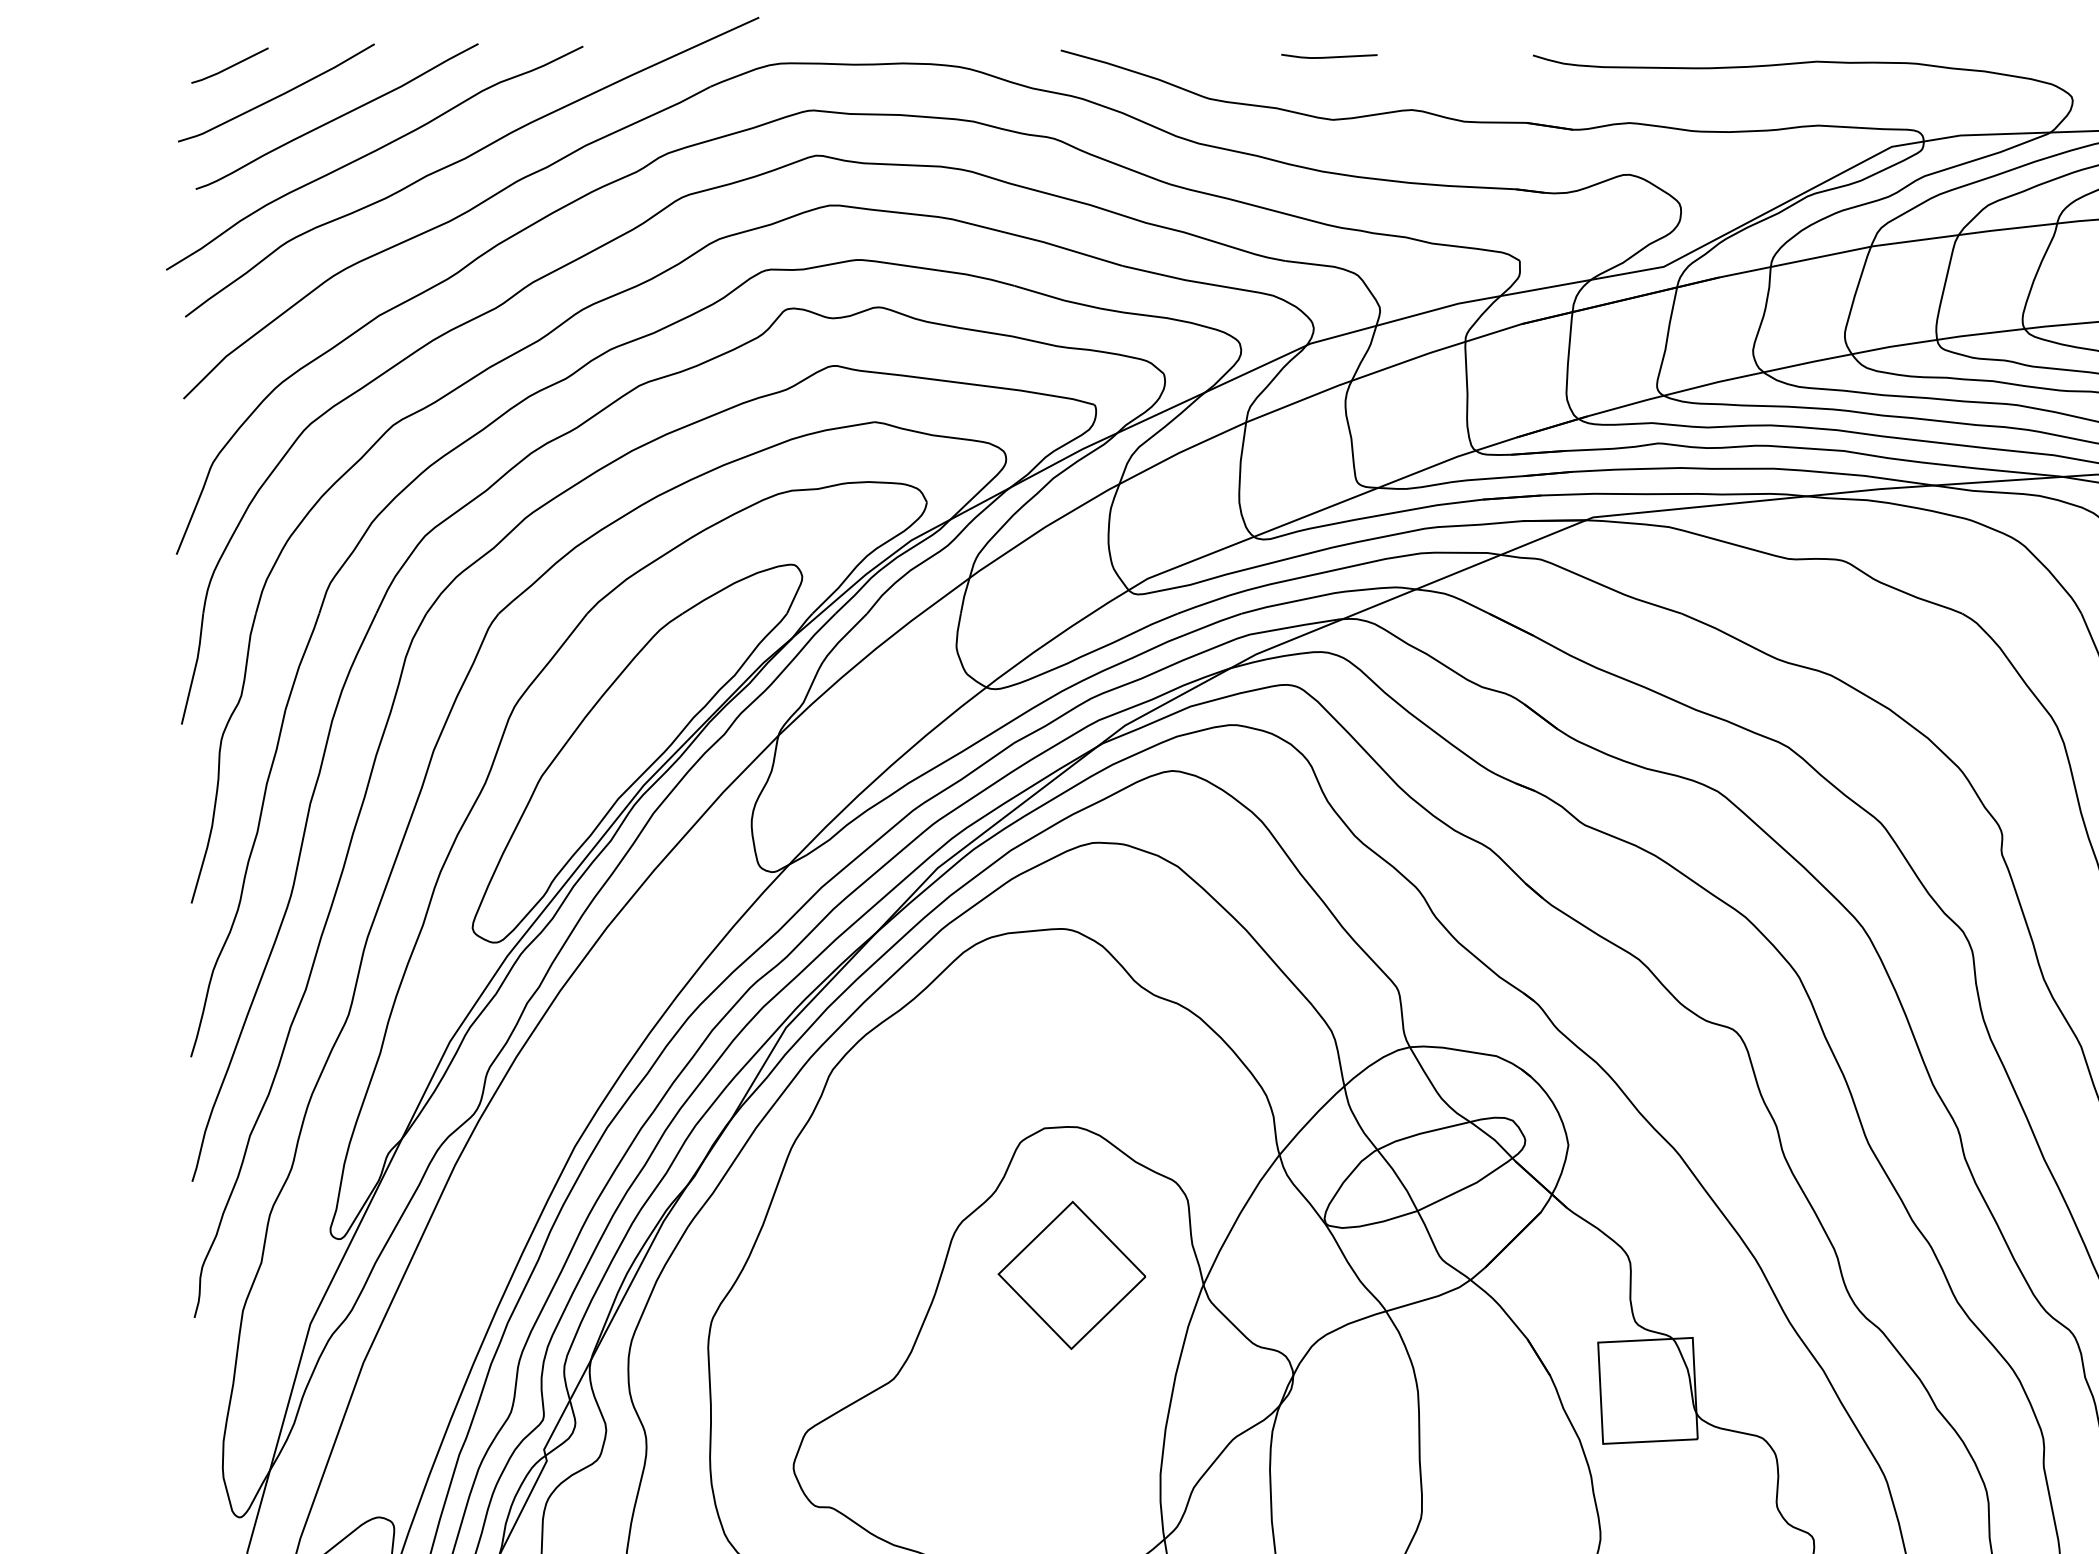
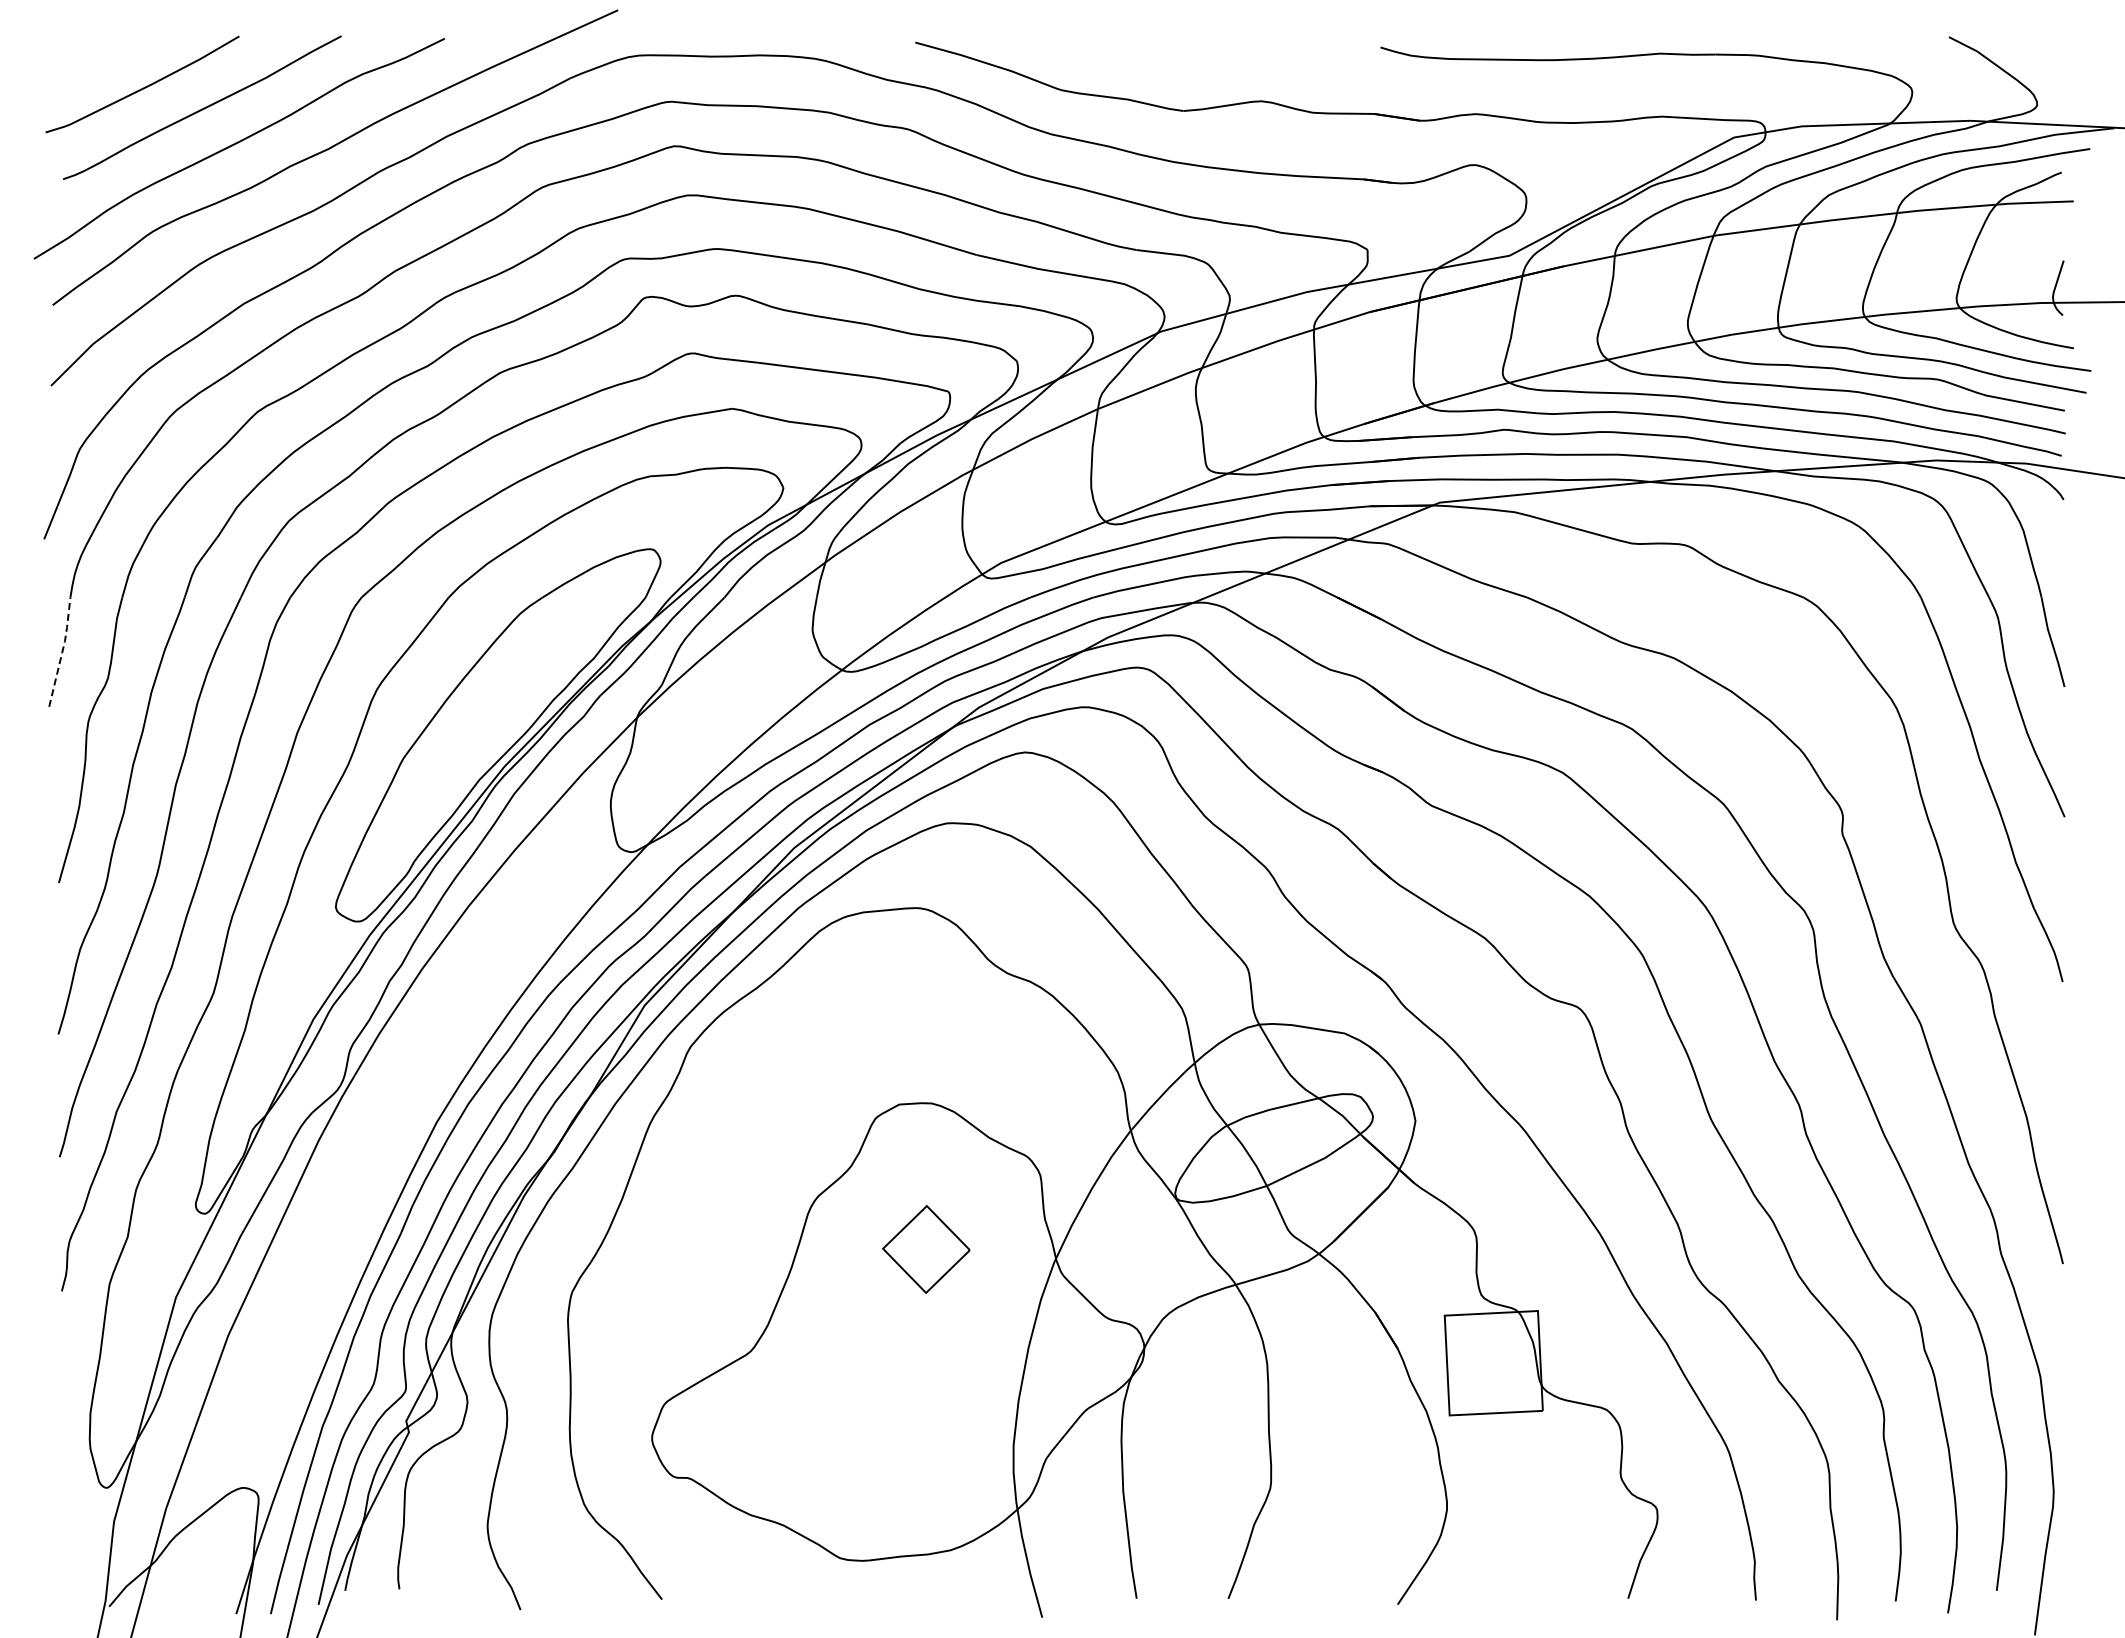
line: (1328, 56) -> (1179, 48), removed
line: (230, 65) -> (97, 57), removed
line: (195, 668) -> (62, 651), solid -> dashed
part: (1072, 1275) -> (926, 1249), size x0.6

